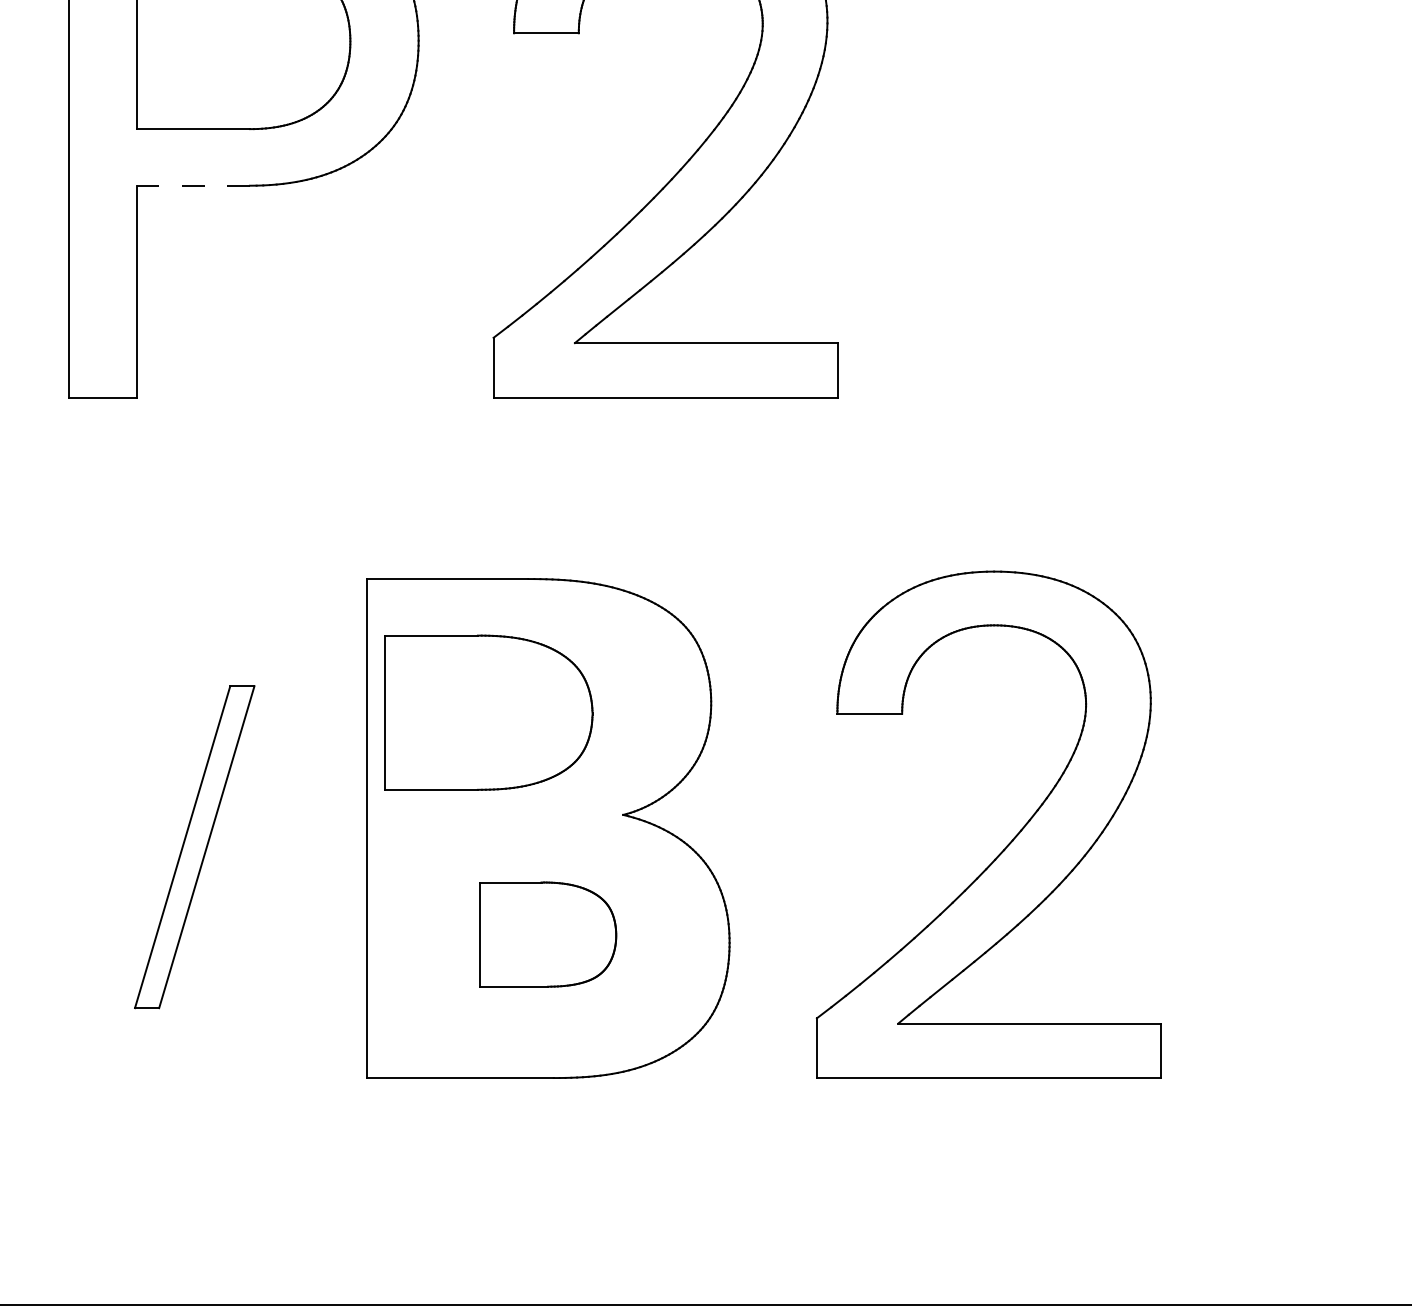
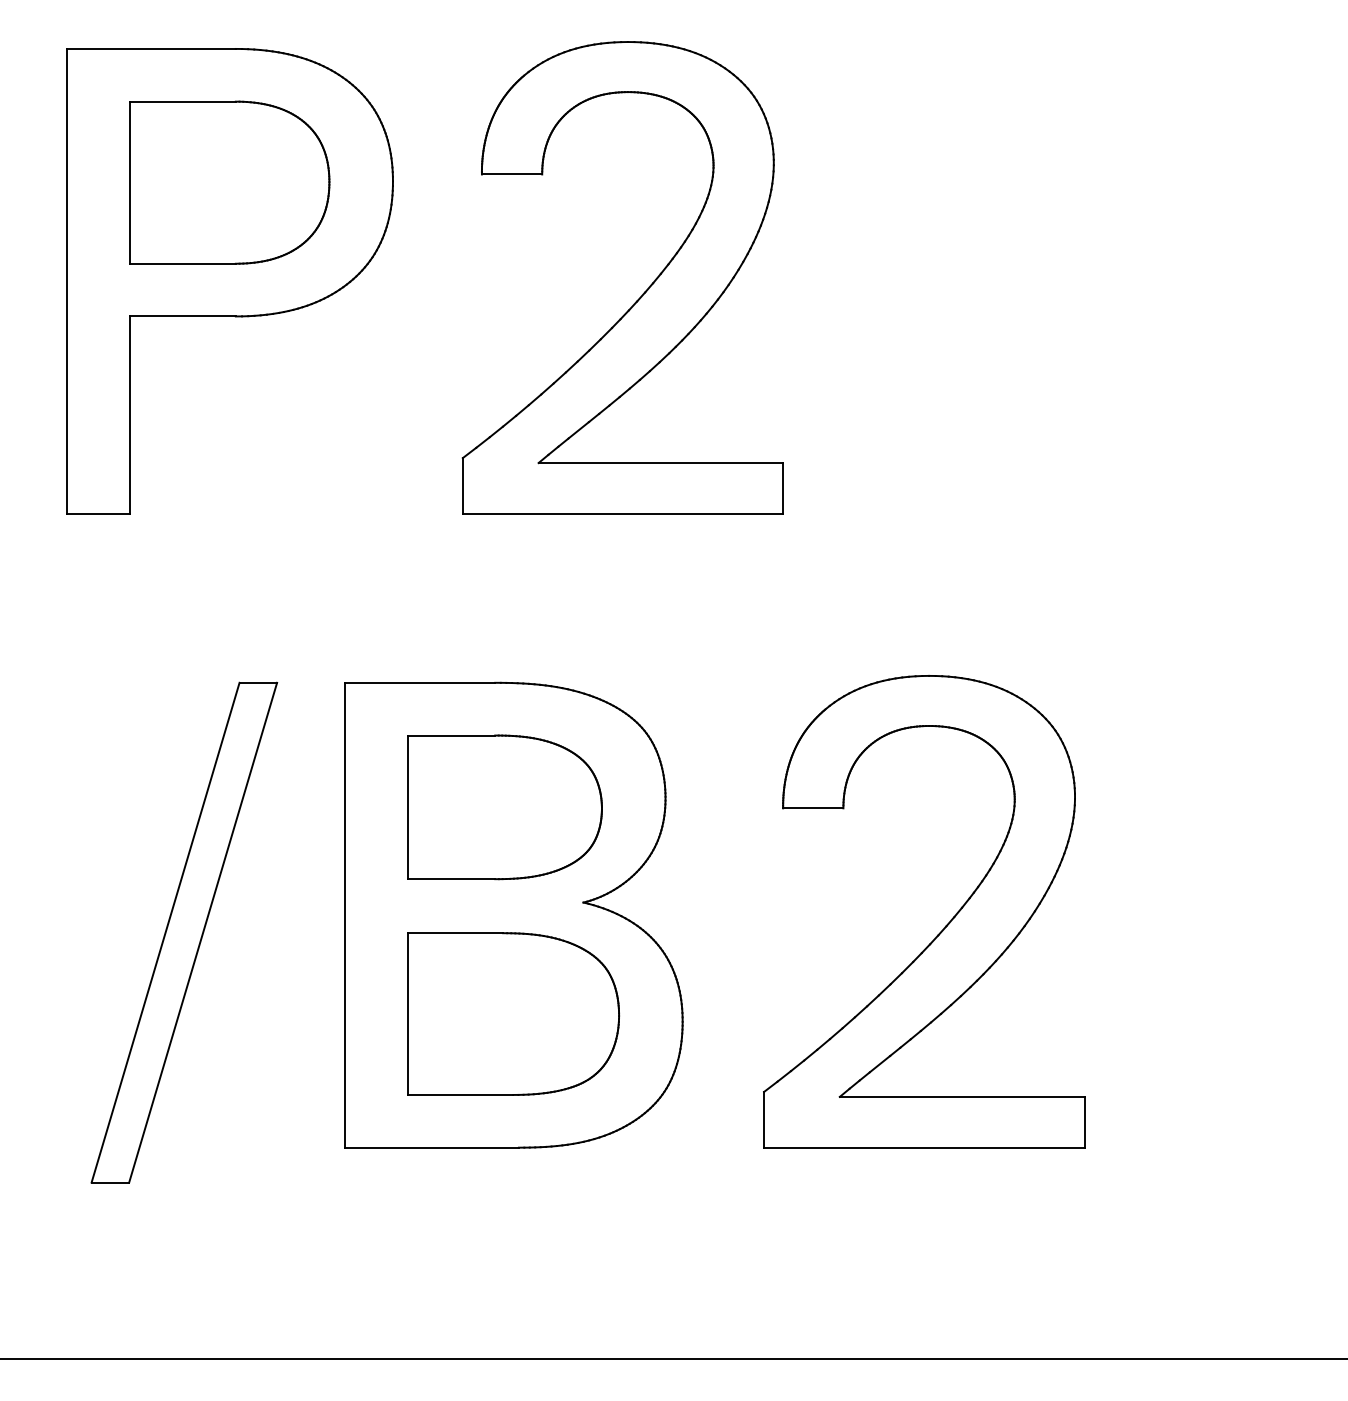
line: (193, 185) -> (183, 316), dashed -> solid
part: (487, 712) -> (504, 807), moved
part: (194, 847) -> (184, 932), size x1.67
part: (548, 934) -> (513, 1013), size x1.67

